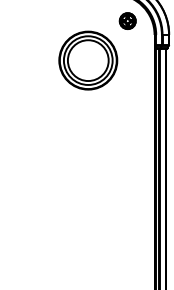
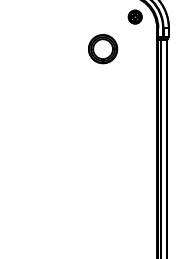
part: (87, 59) -> (102, 48), size x0.6

